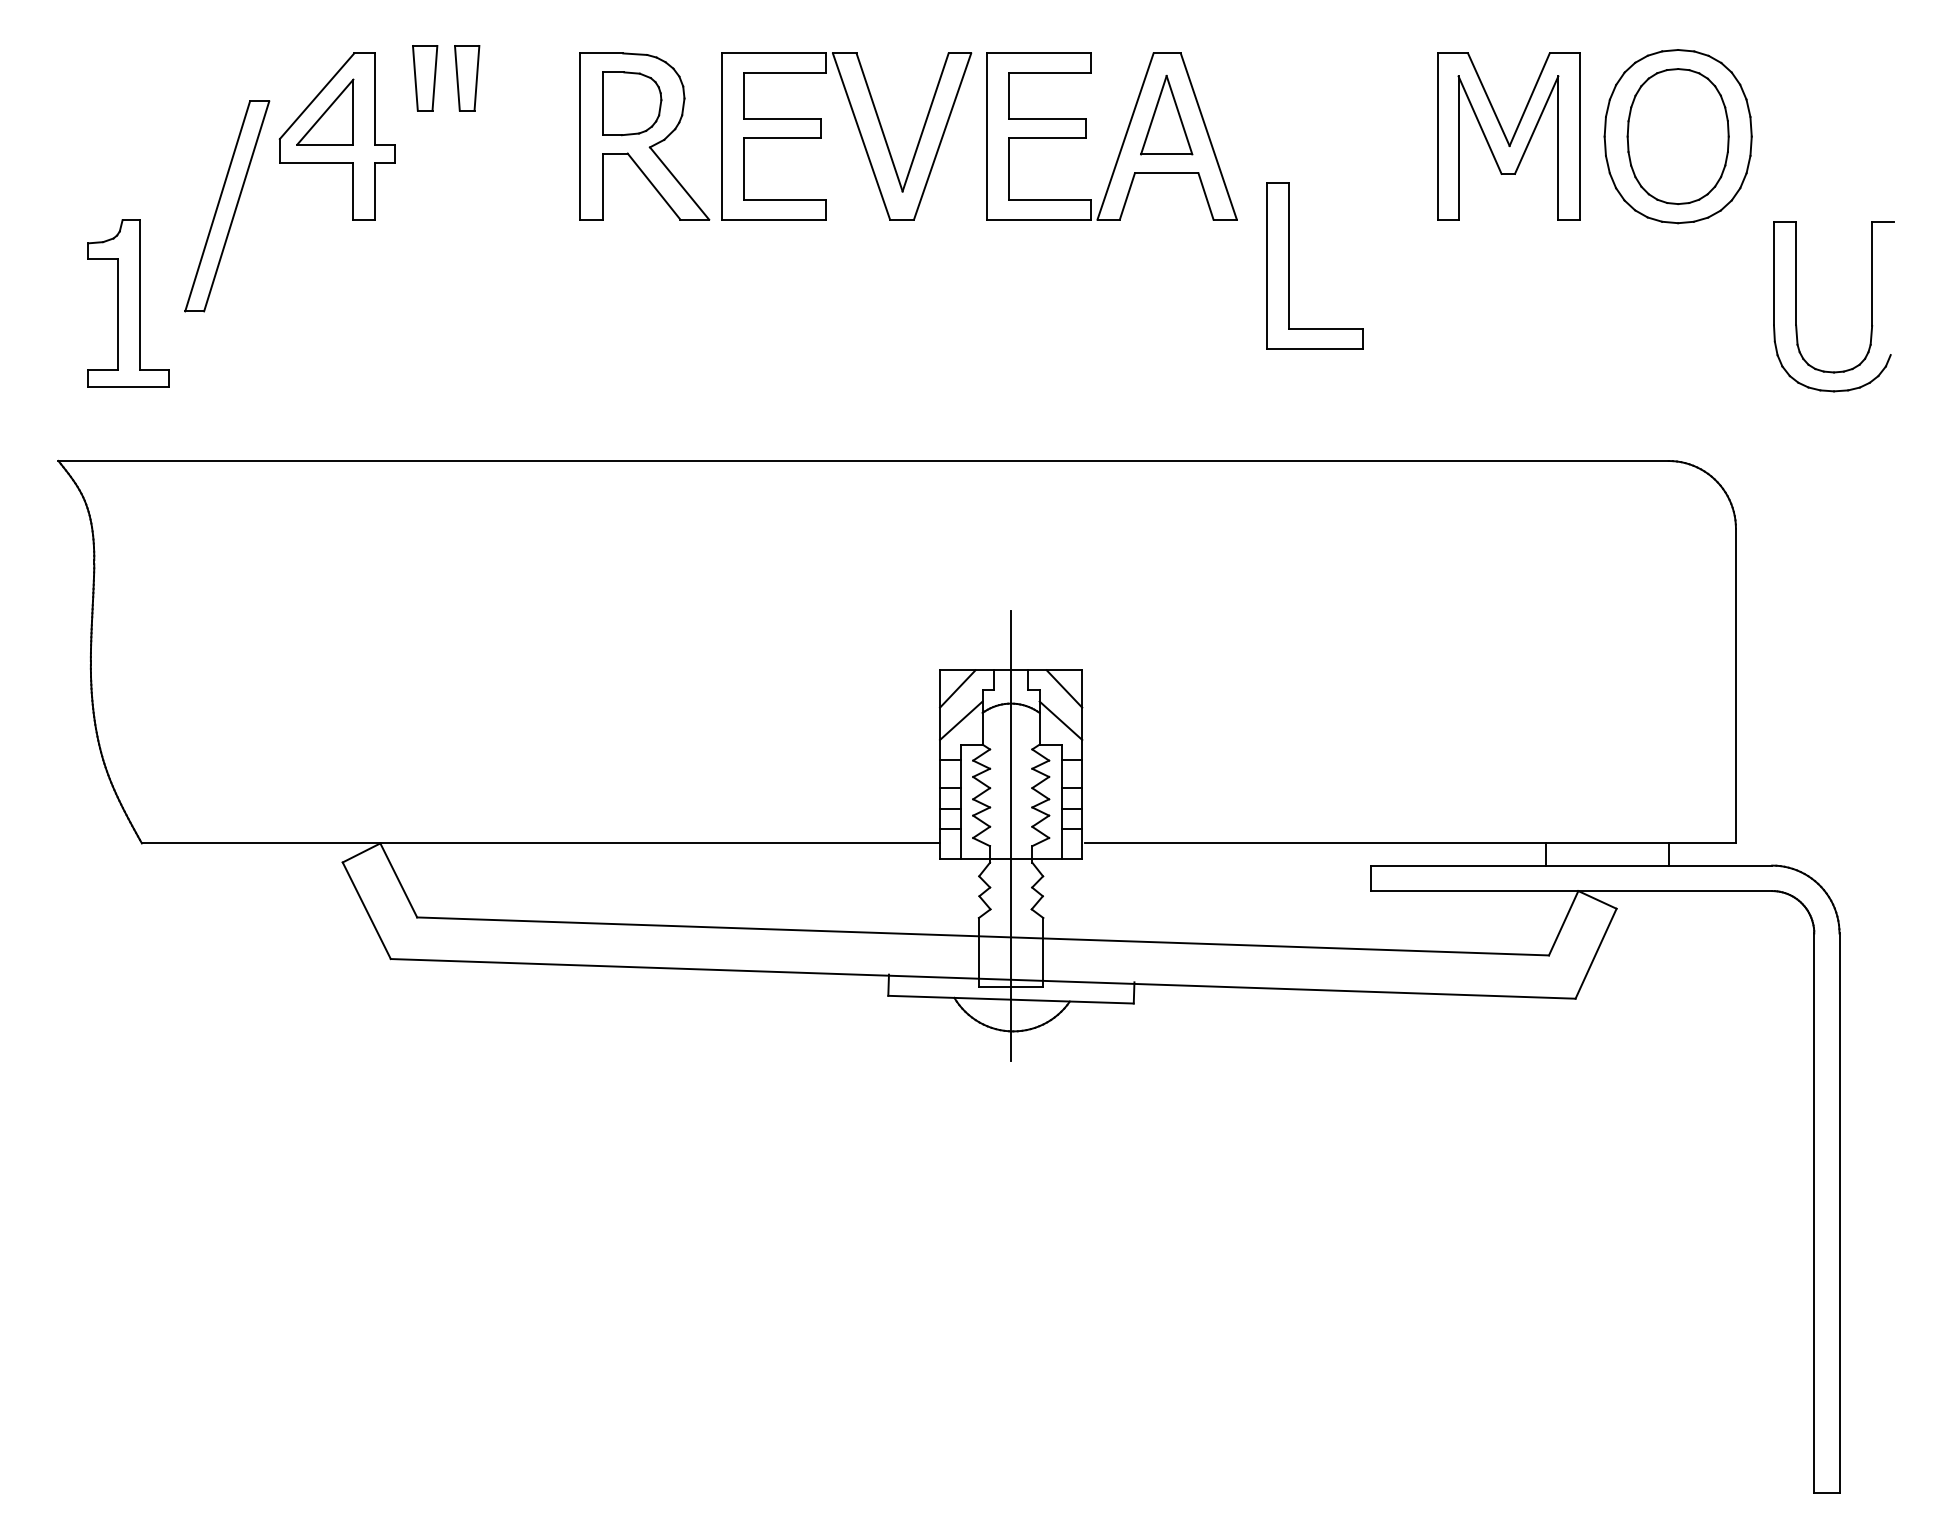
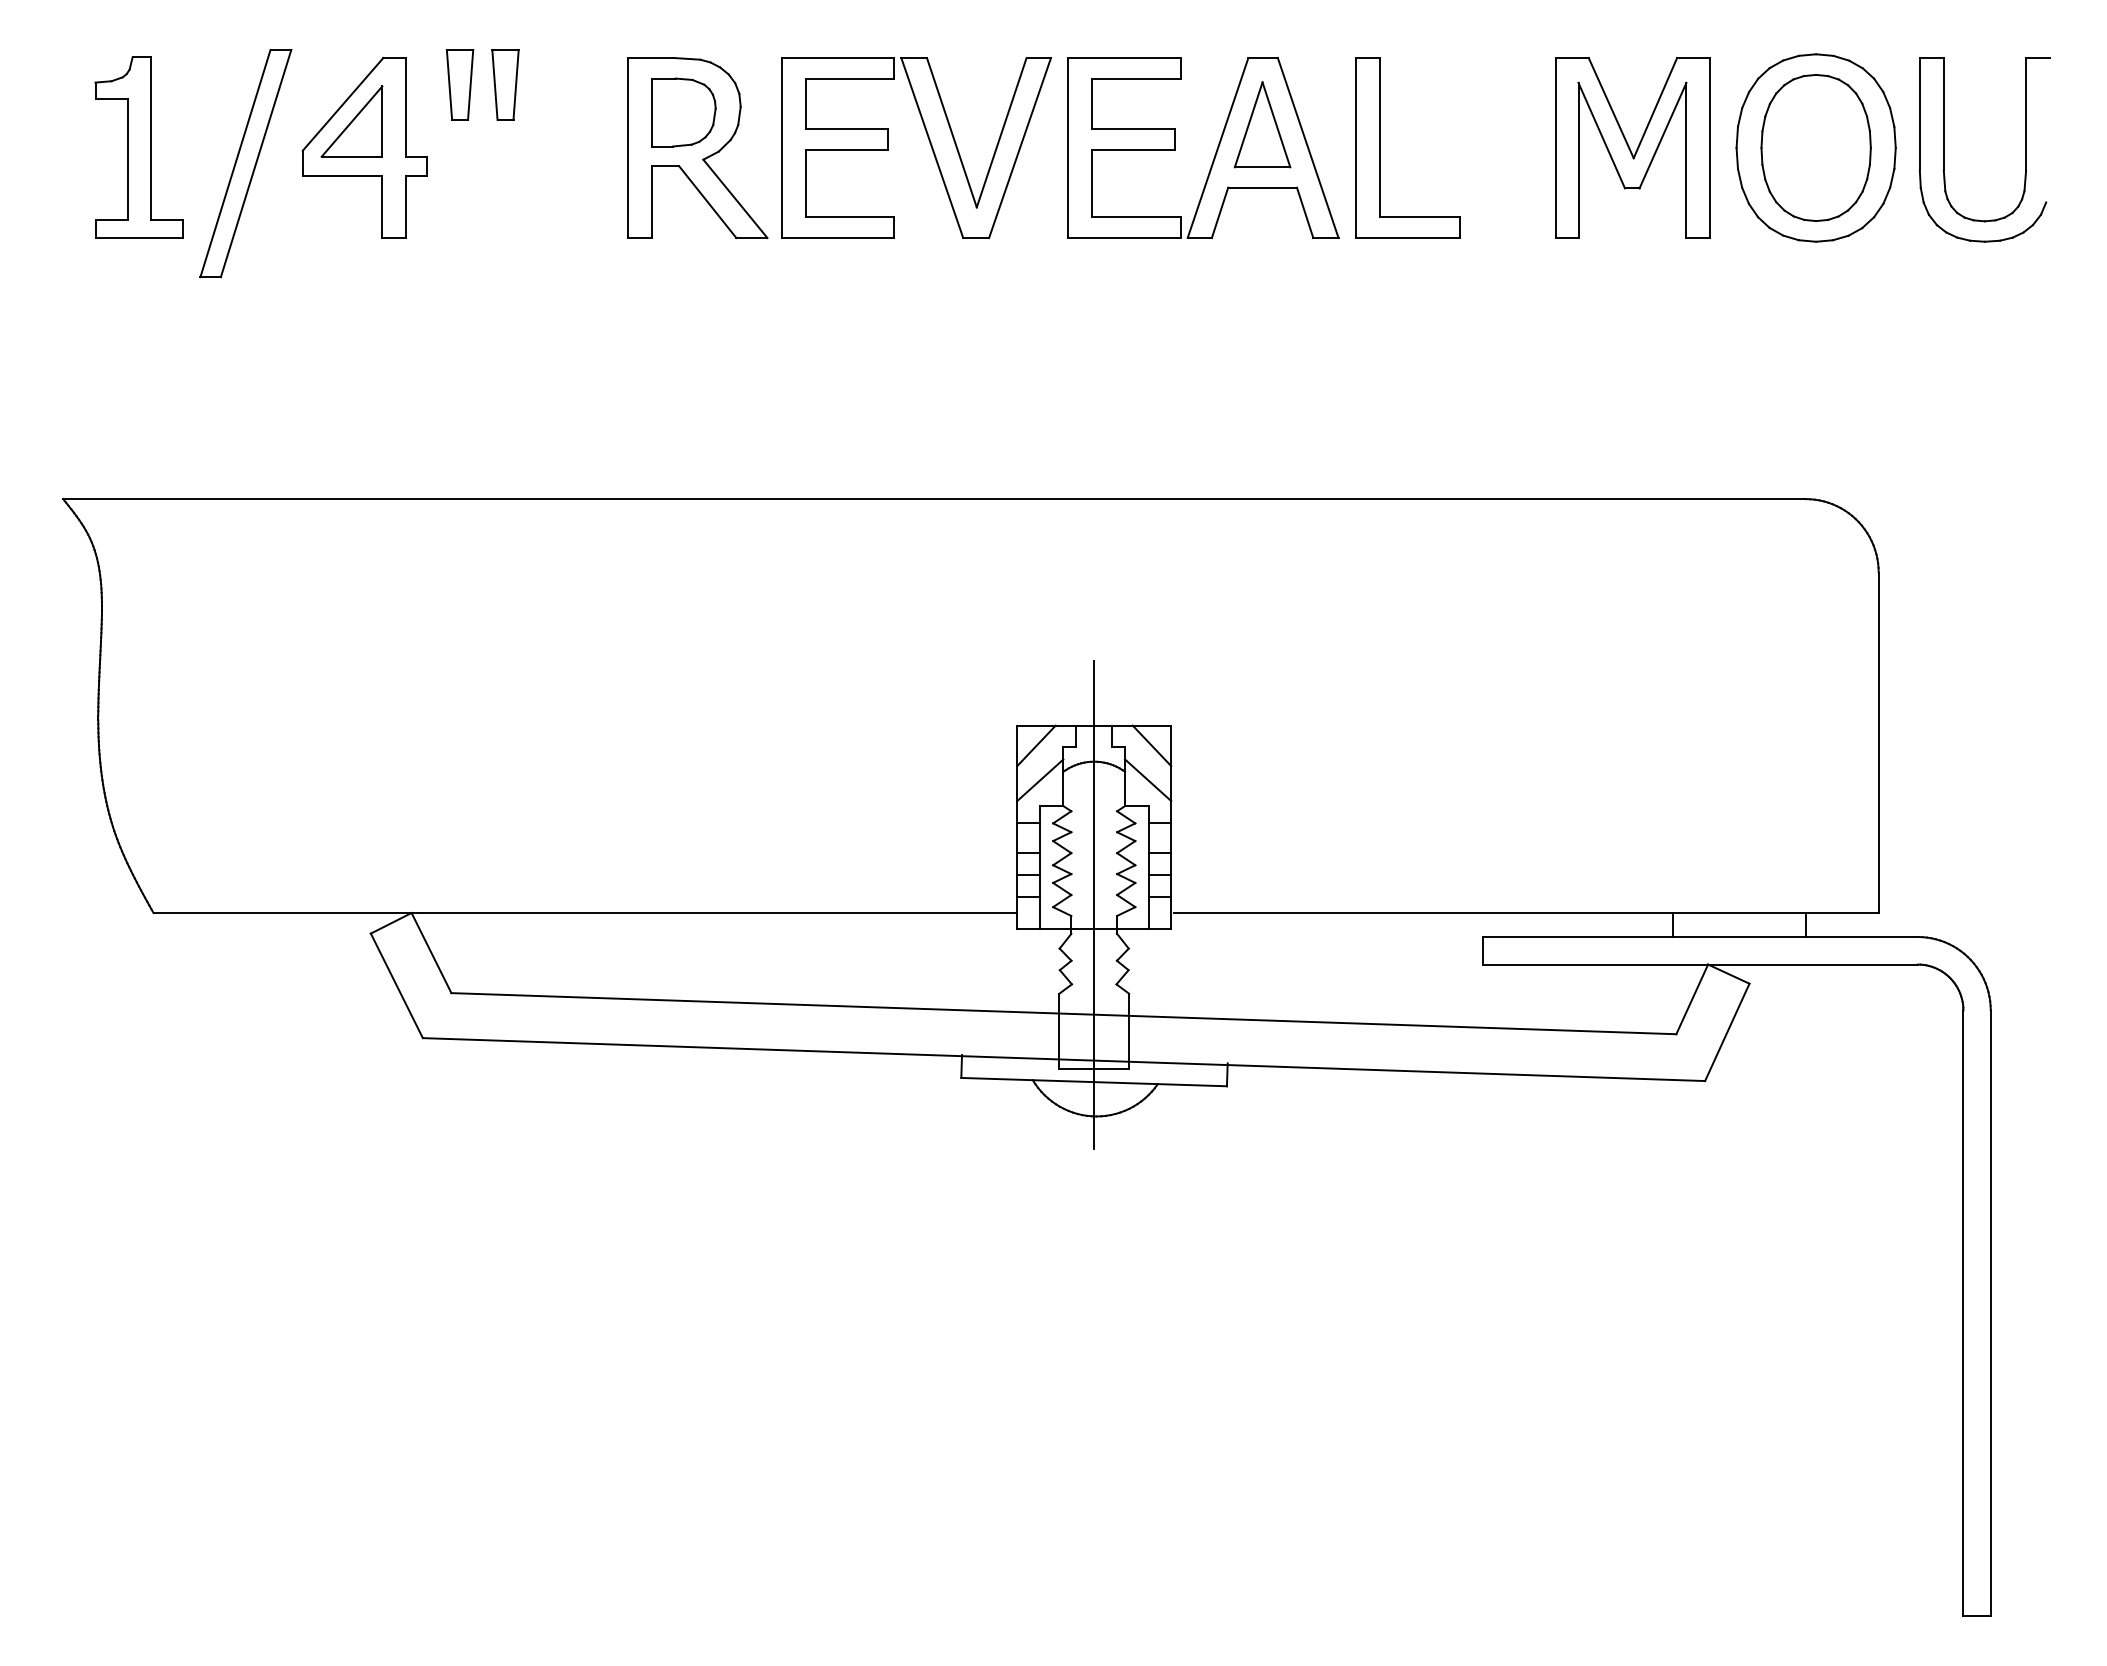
part: (226, 206) -> (245, 163), moved
part: (1289, 265) -> (1380, 147), moved
part: (128, 303) -> (138, 147), moved
part: (1796, 306) -> (1944, 149), moved

